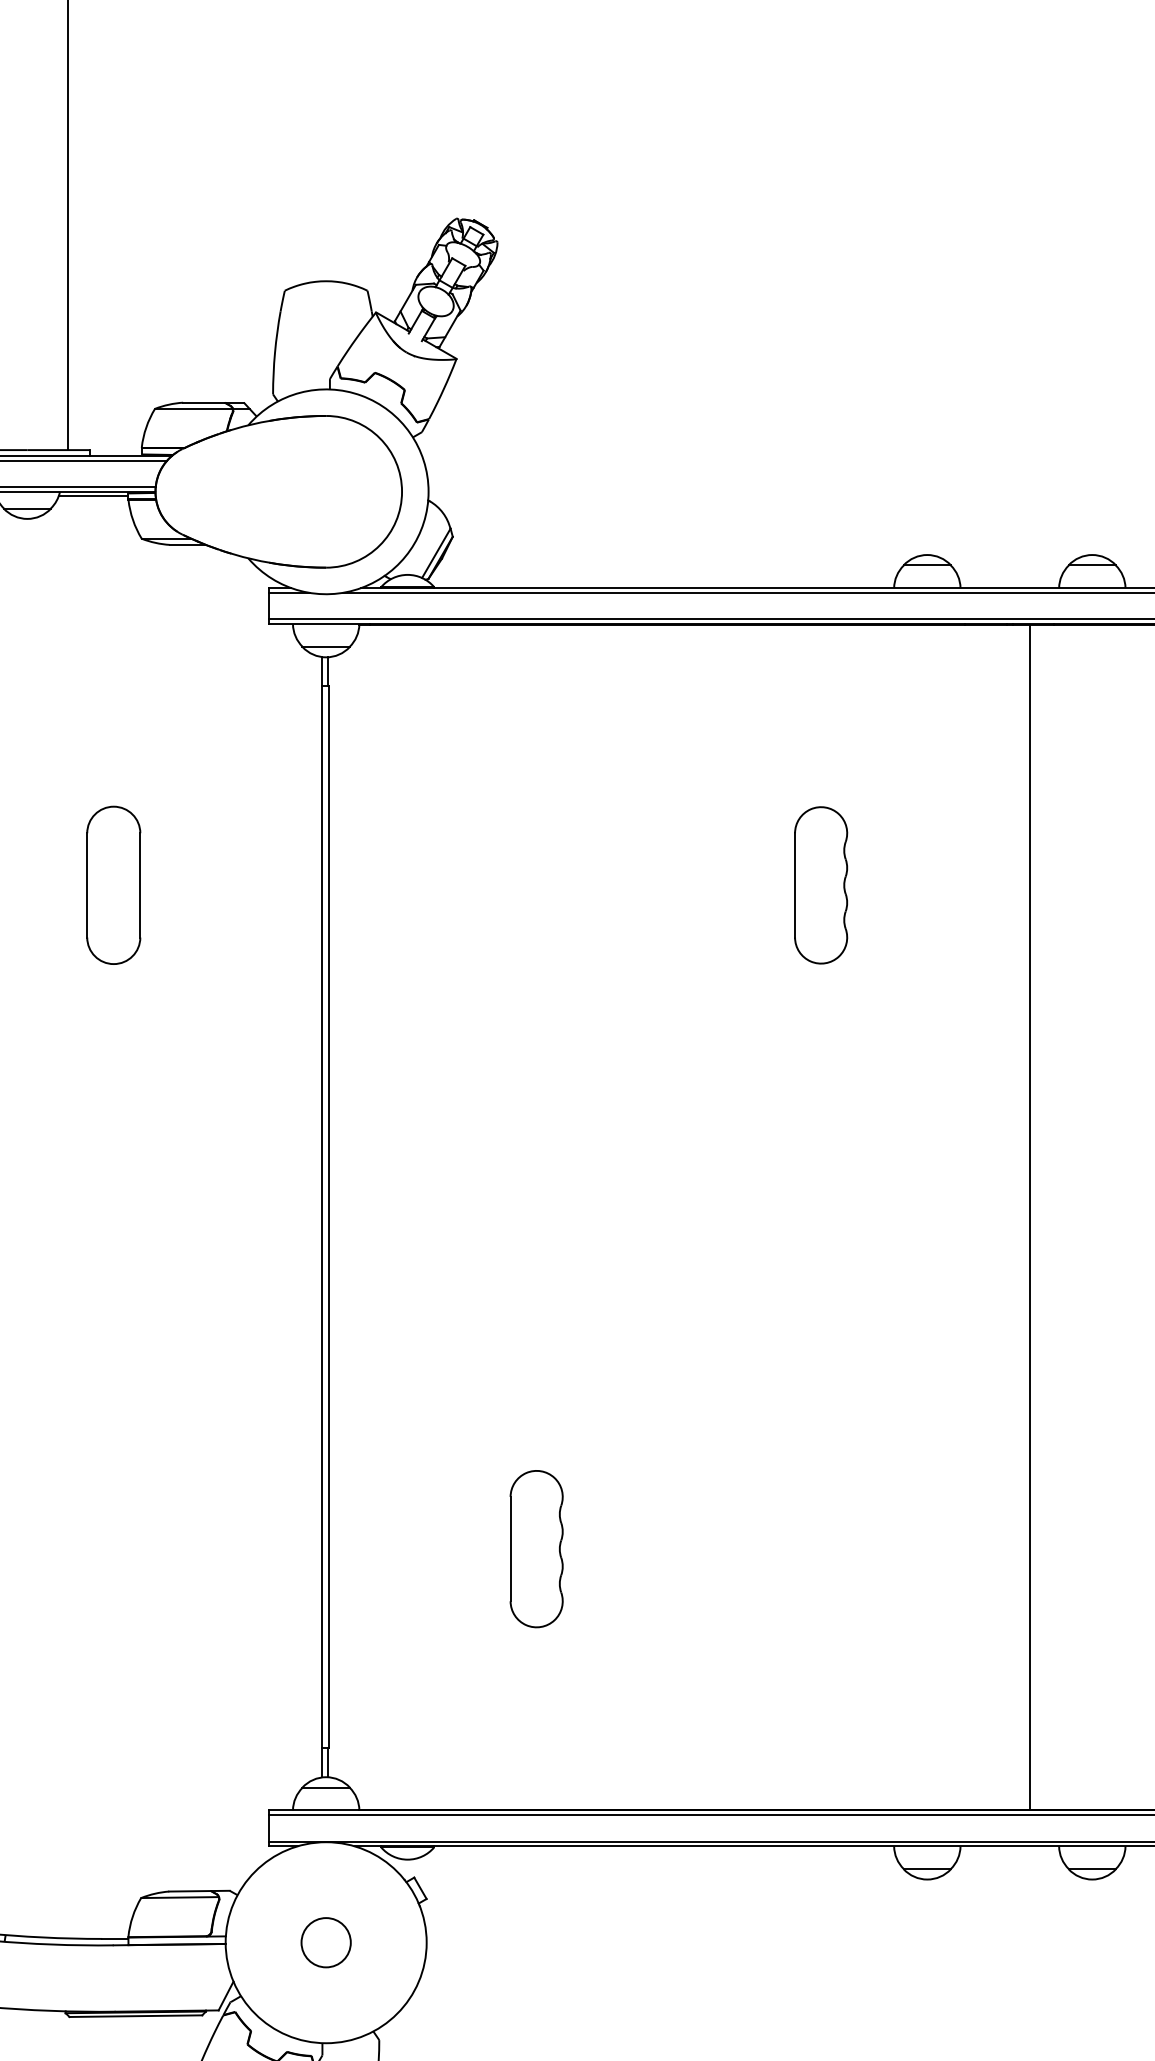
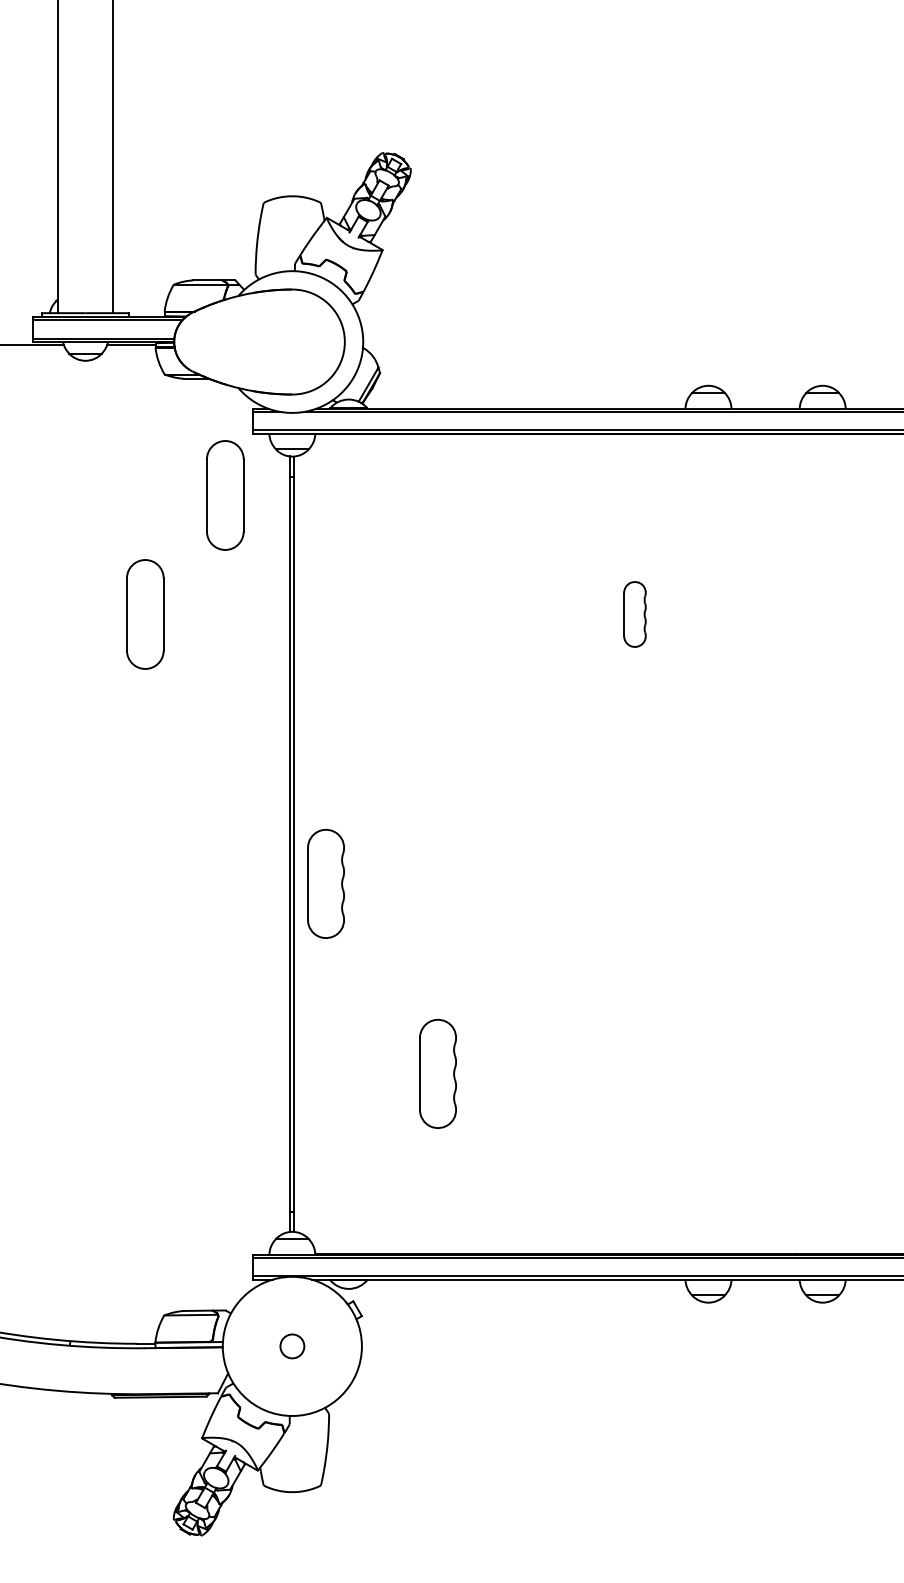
part: (229, 713) -> (225, 495), added
part: (820, 885) -> (634, 614), size x0.6
line: (1029, 1217) -> (779, 844), removed
part: (374, 1274) -> (325, 883), added
circle: (326, 1942) -> (292, 1346), size x0.7

